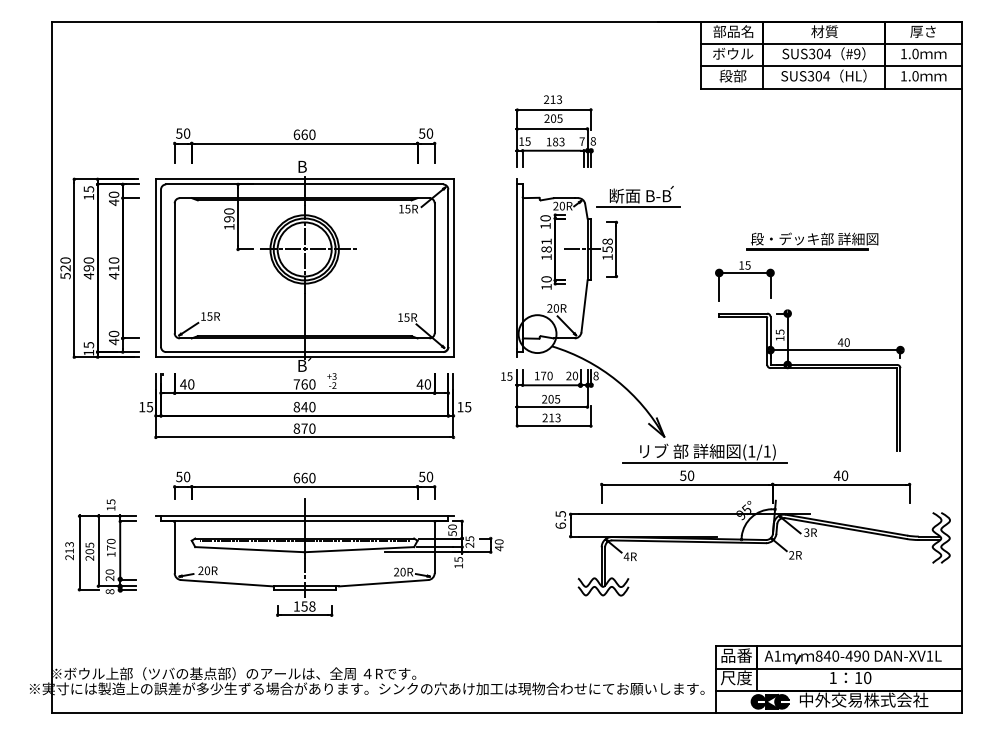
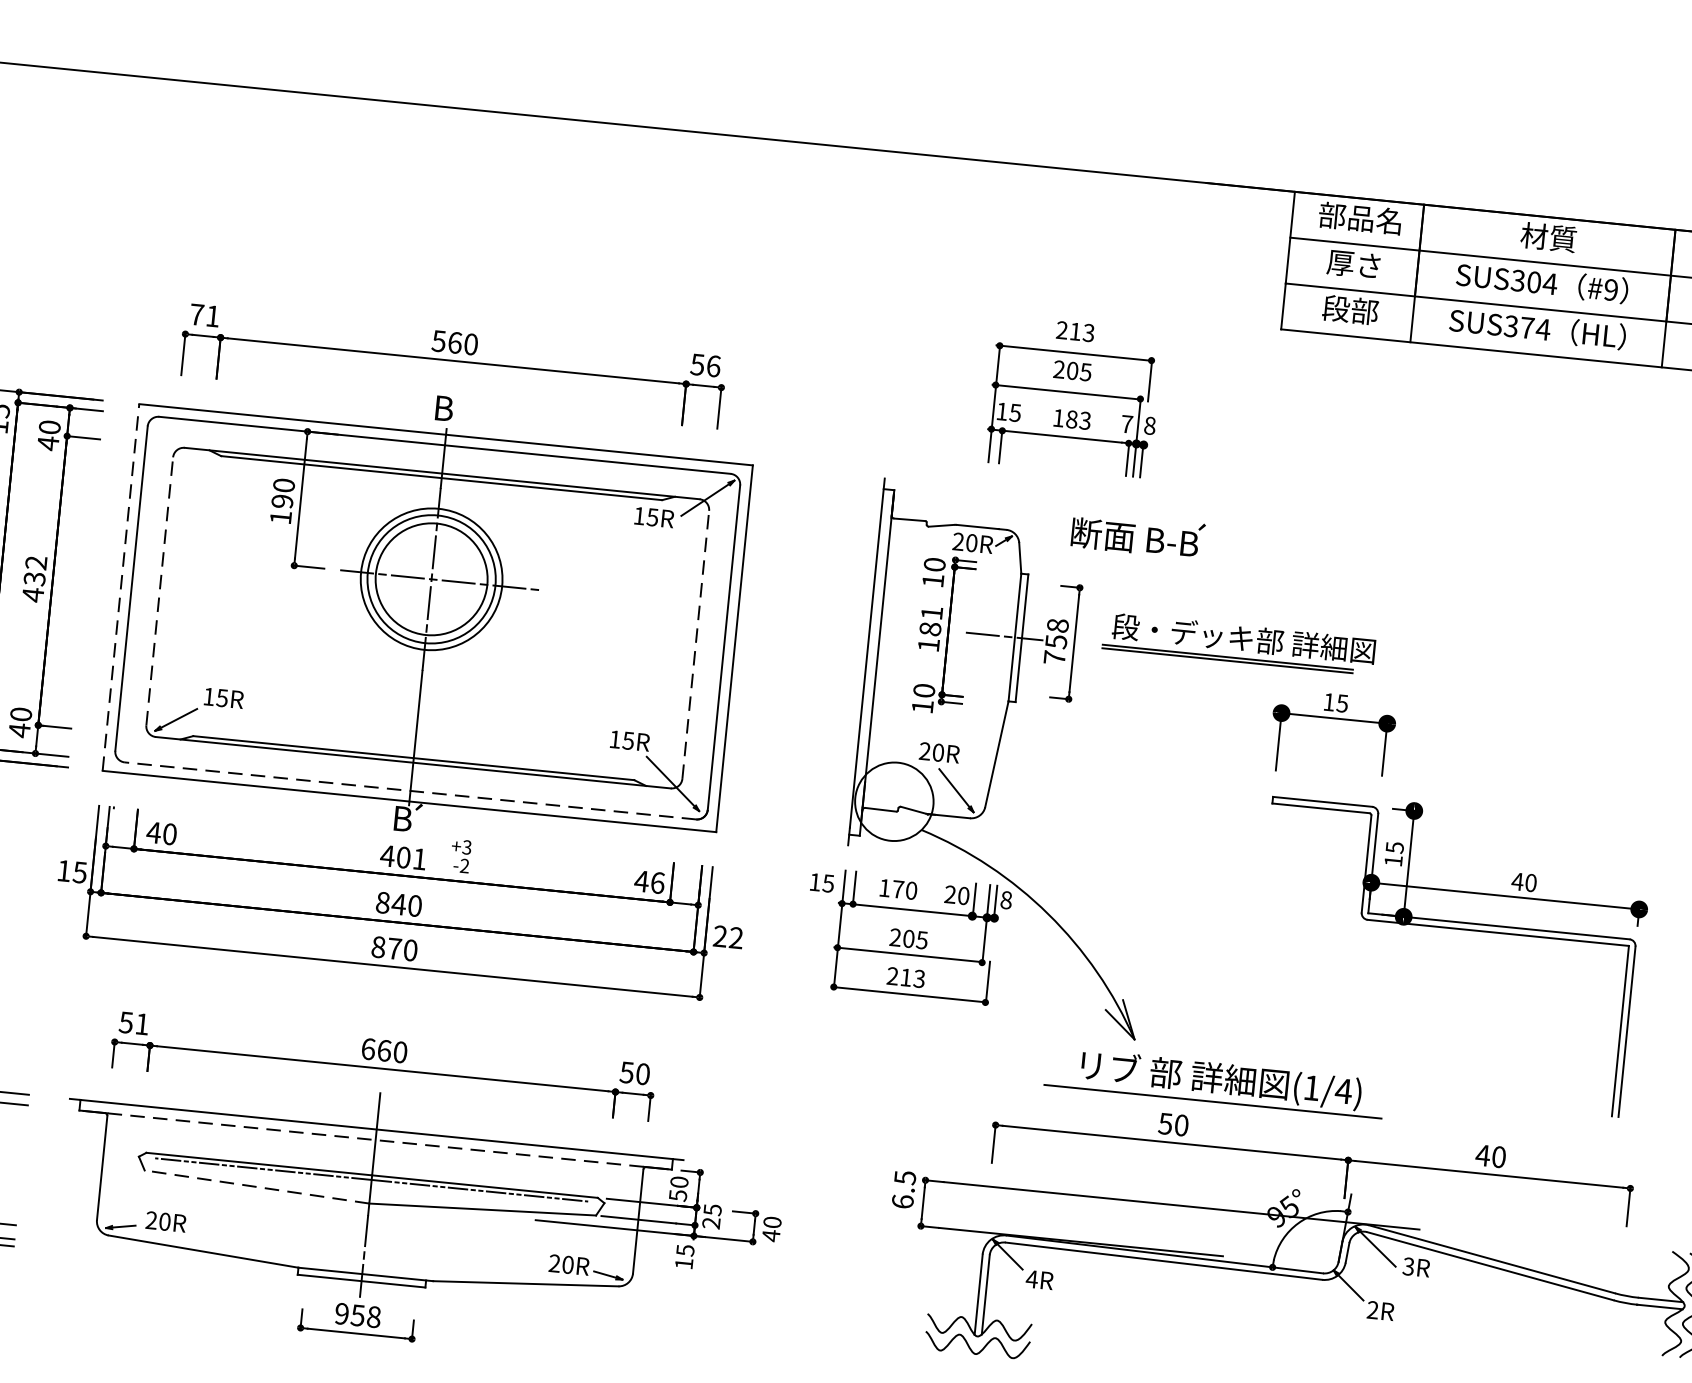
text: (733, 53) -> (1356, 263), ボウル -> 厚さ
text: (818, 76) -> (1526, 328), SUS304 -> SUS374
part: (555, 131) -> (1074, 397), moved
text: (183, 133) -> (205, 315), 50 -> 71
text: (429, 133) -> (712, 365), 50 -> 56
text: (296, 134) -> (438, 340), 660 -> 560
line: (638, 207) -> (1128, 561), removed
part: (812, 241) -> (1239, 643), moved
text: (607, 257) -> (1054, 658), 158 -> 758
text: (113, 264) -> (34, 570), 410 -> 432
line: (155, 268) -> (120, 587), solid -> dashed
line: (174, 268) -> (159, 591), solid -> dashed
line: (434, 268) -> (695, 645), solid -> dashed
line: (304, 352) -> (410, 791), solid -> dashed
text: (304, 384) -> (403, 857), 760 -> 401
text: (427, 384) -> (657, 883), 40 -> 46
text: (464, 406) -> (728, 935), 15 -> 22
text: (767, 451) -> (1344, 1091), (1/1) -> (1/4)
text: (187, 476) -> (143, 1023), 50 -> 51
line: (305, 521) -> (377, 1140), solid -> dashed
line: (249, 549) -> (256, 1186), solid -> dashed
text: (296, 606) -> (341, 1313), 158 -> 958

